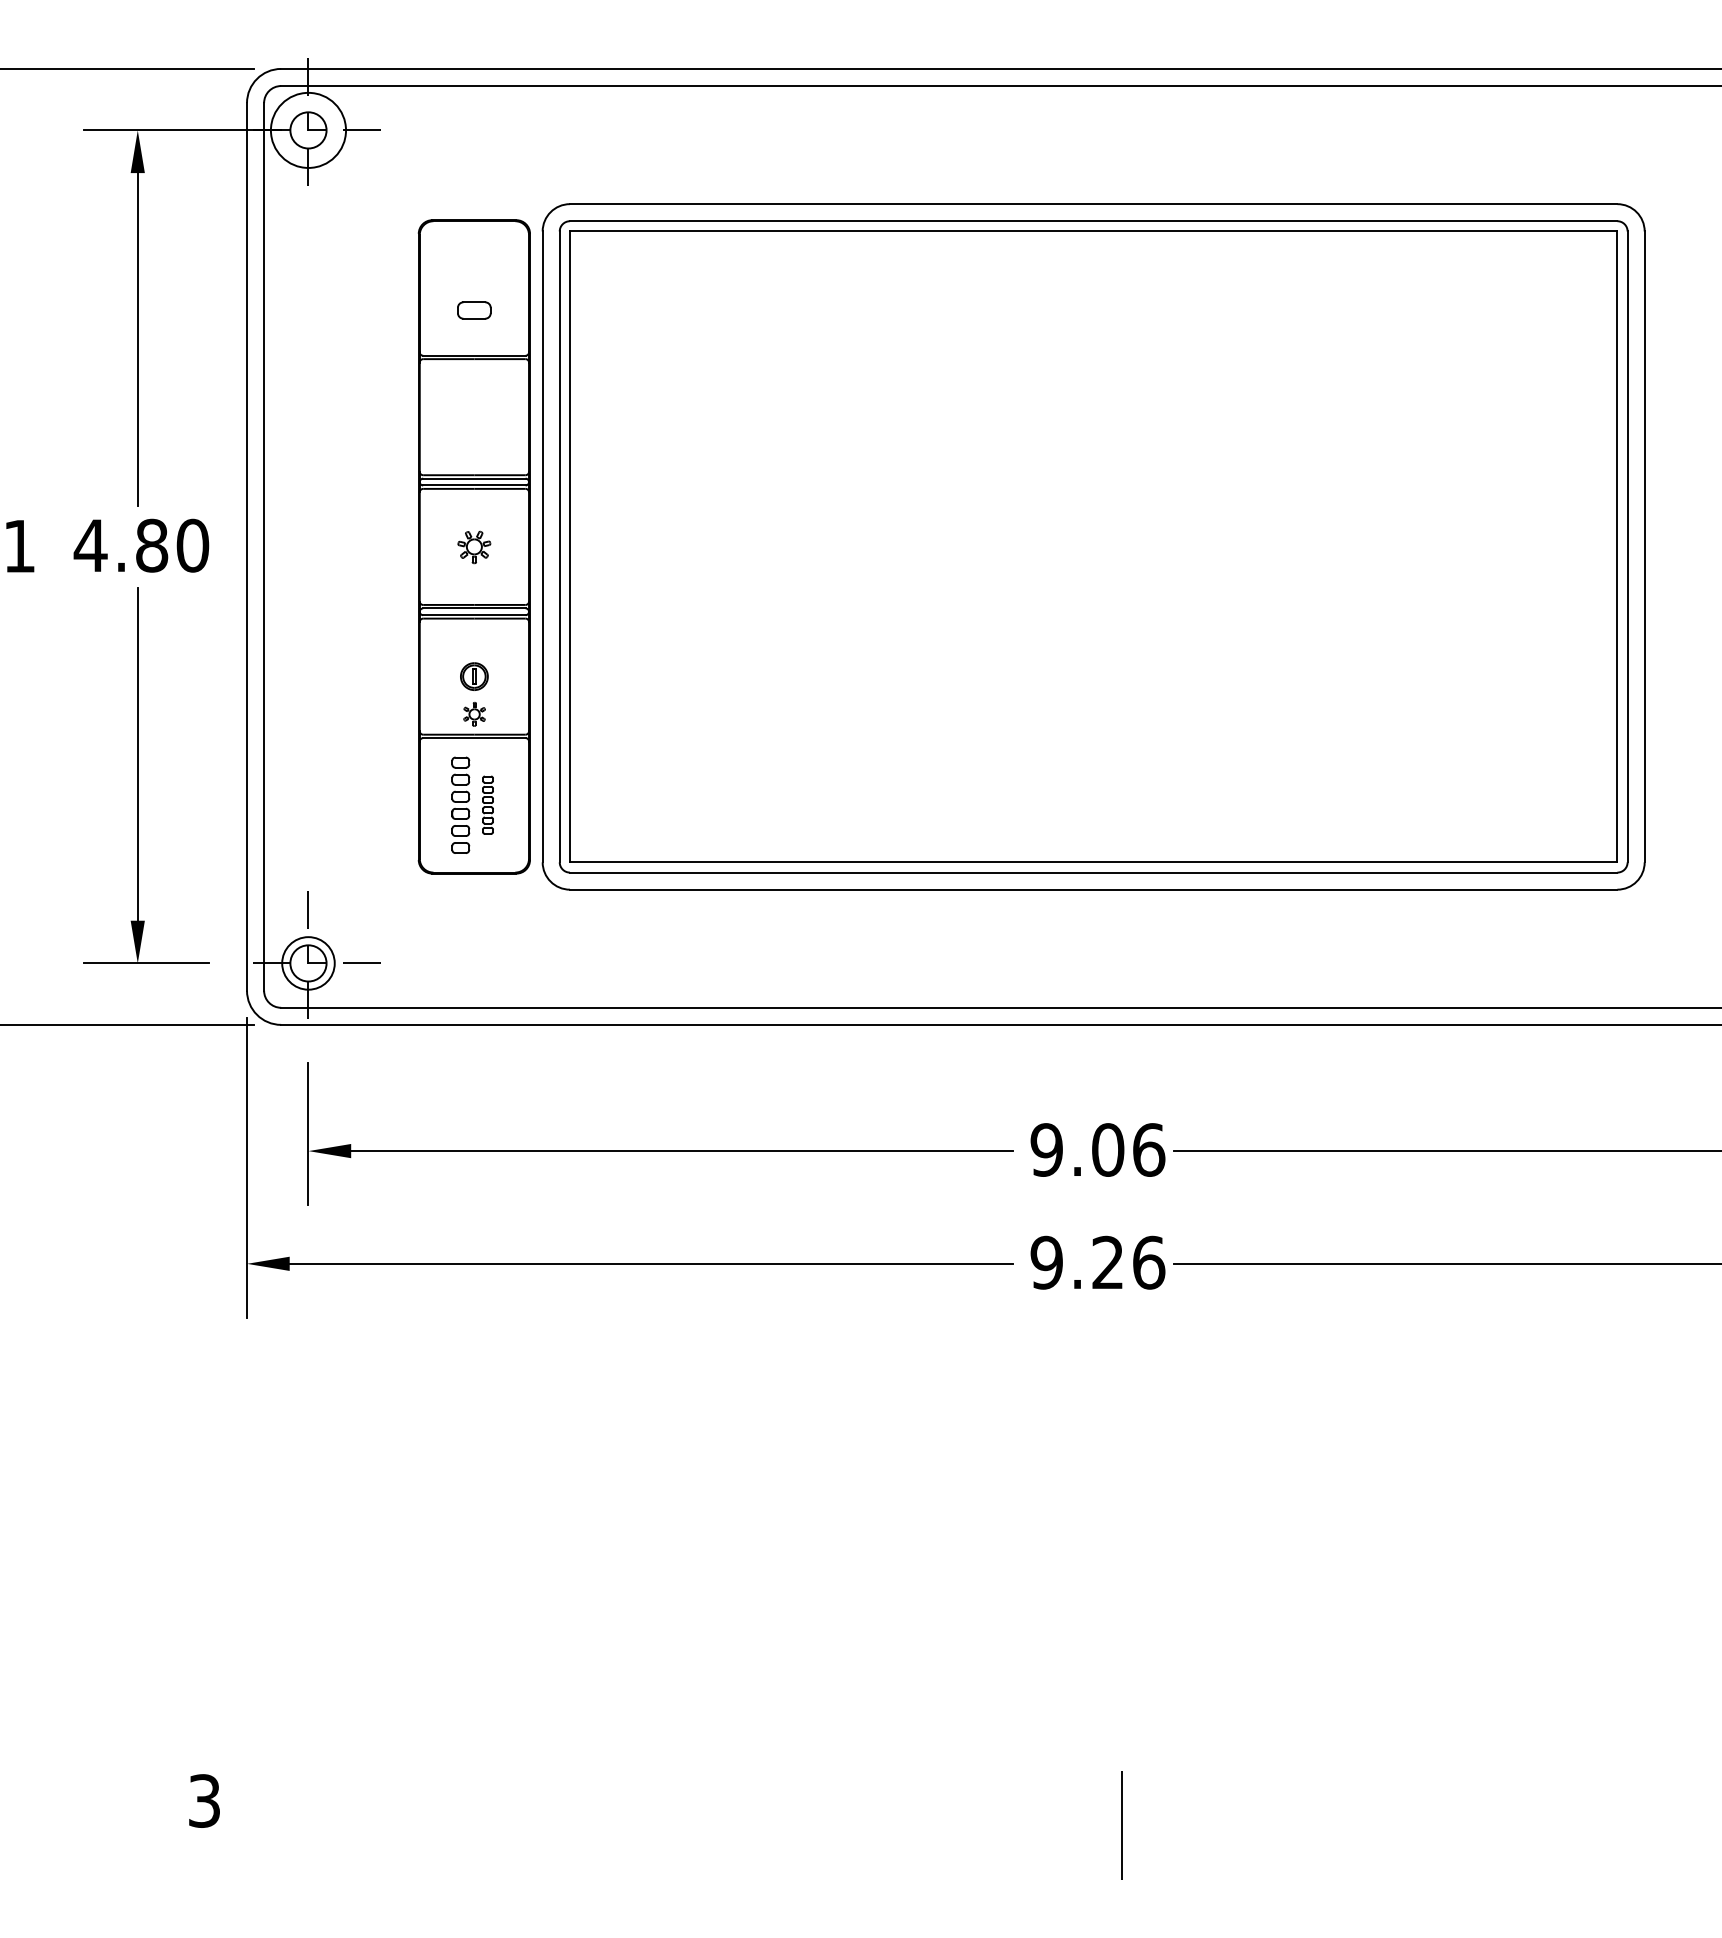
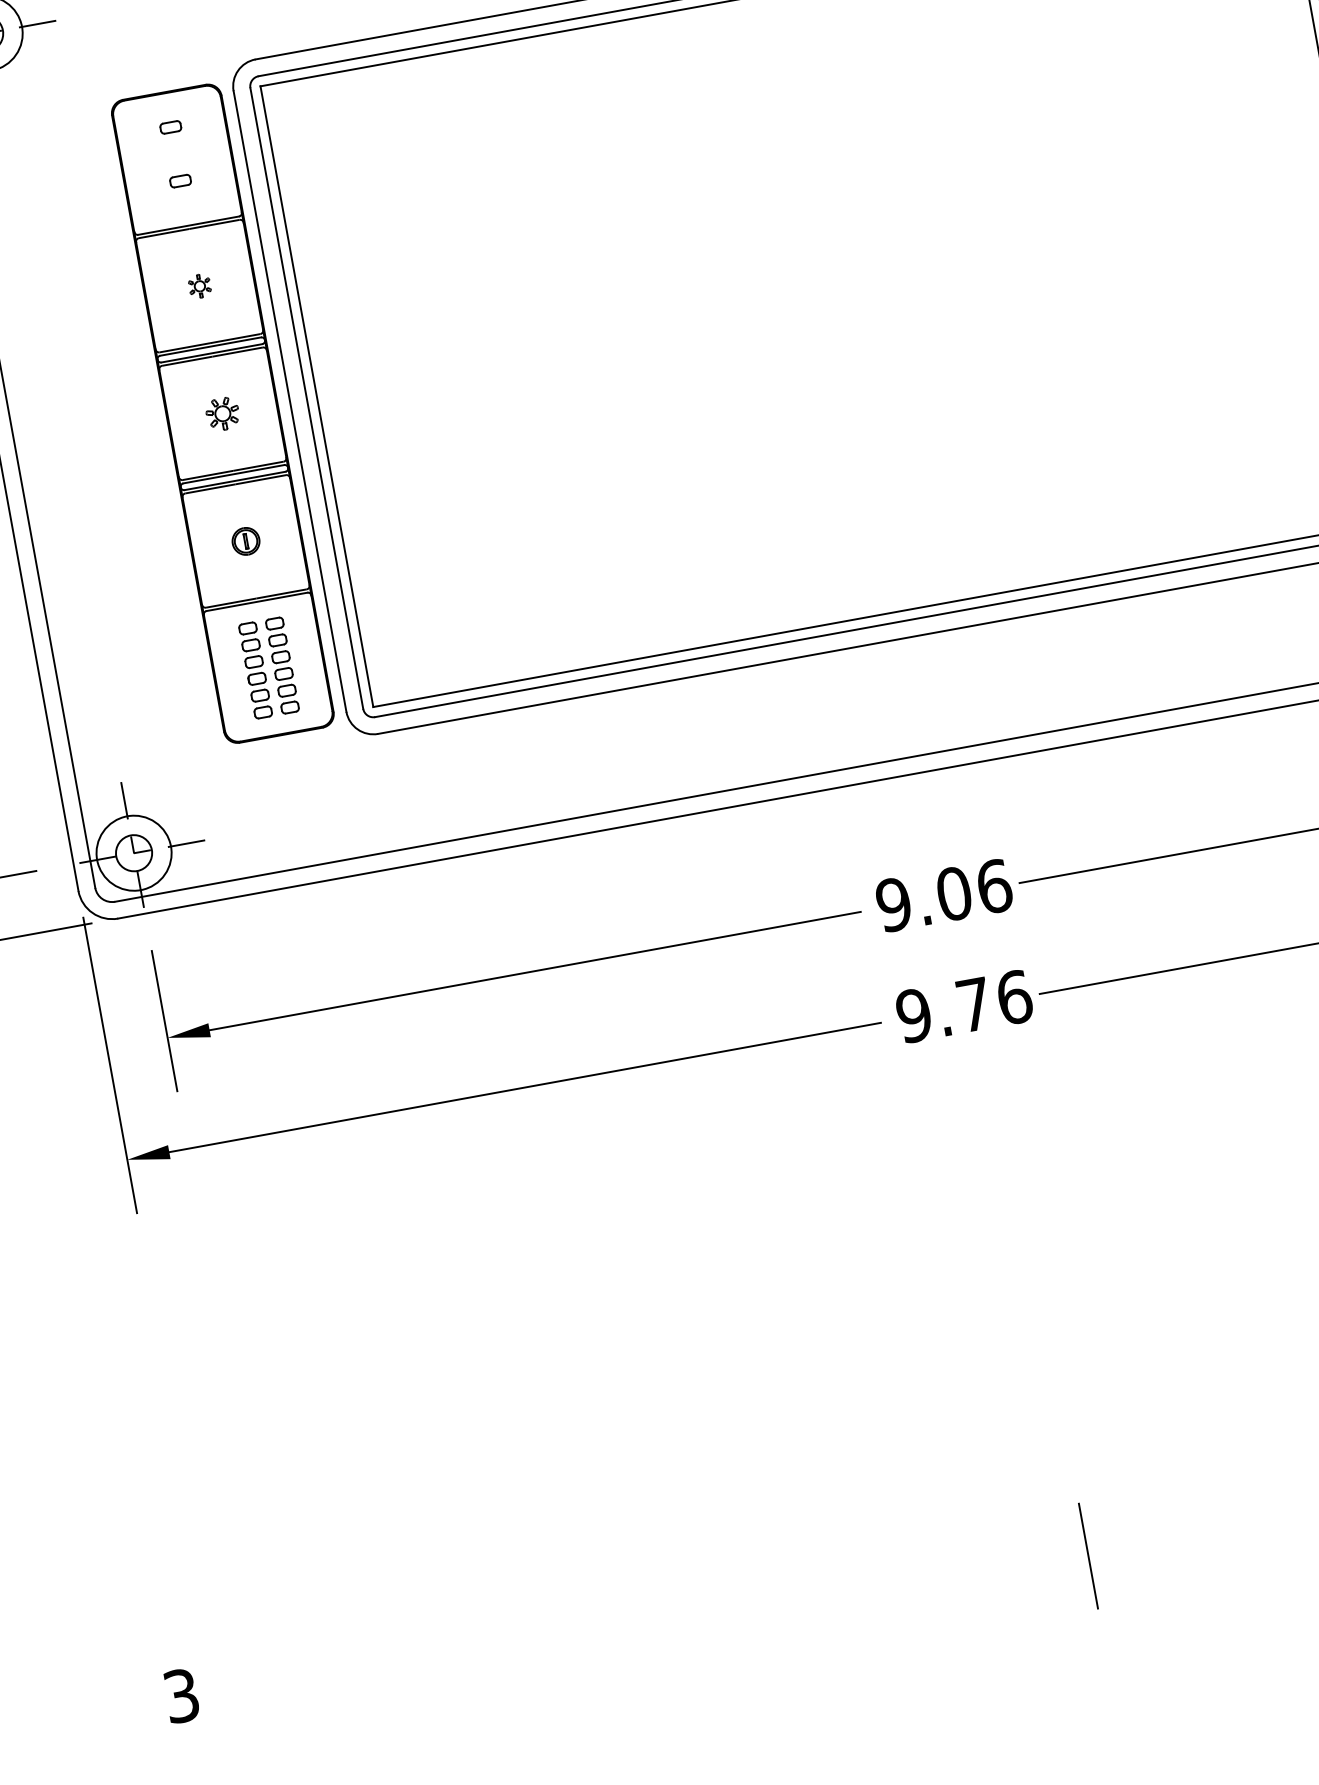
part: (474, 255) -> (170, 127), added
part: (474, 310) -> (180, 181), size x0.62
part: (474, 713) -> (199, 285), moved
part: (487, 804) -> (281, 664), size x1.67
circle: (308, 962) -> (133, 852), size x1.43
text: (1107, 1261) -> (973, 1003), 9.26 -> 9.76

